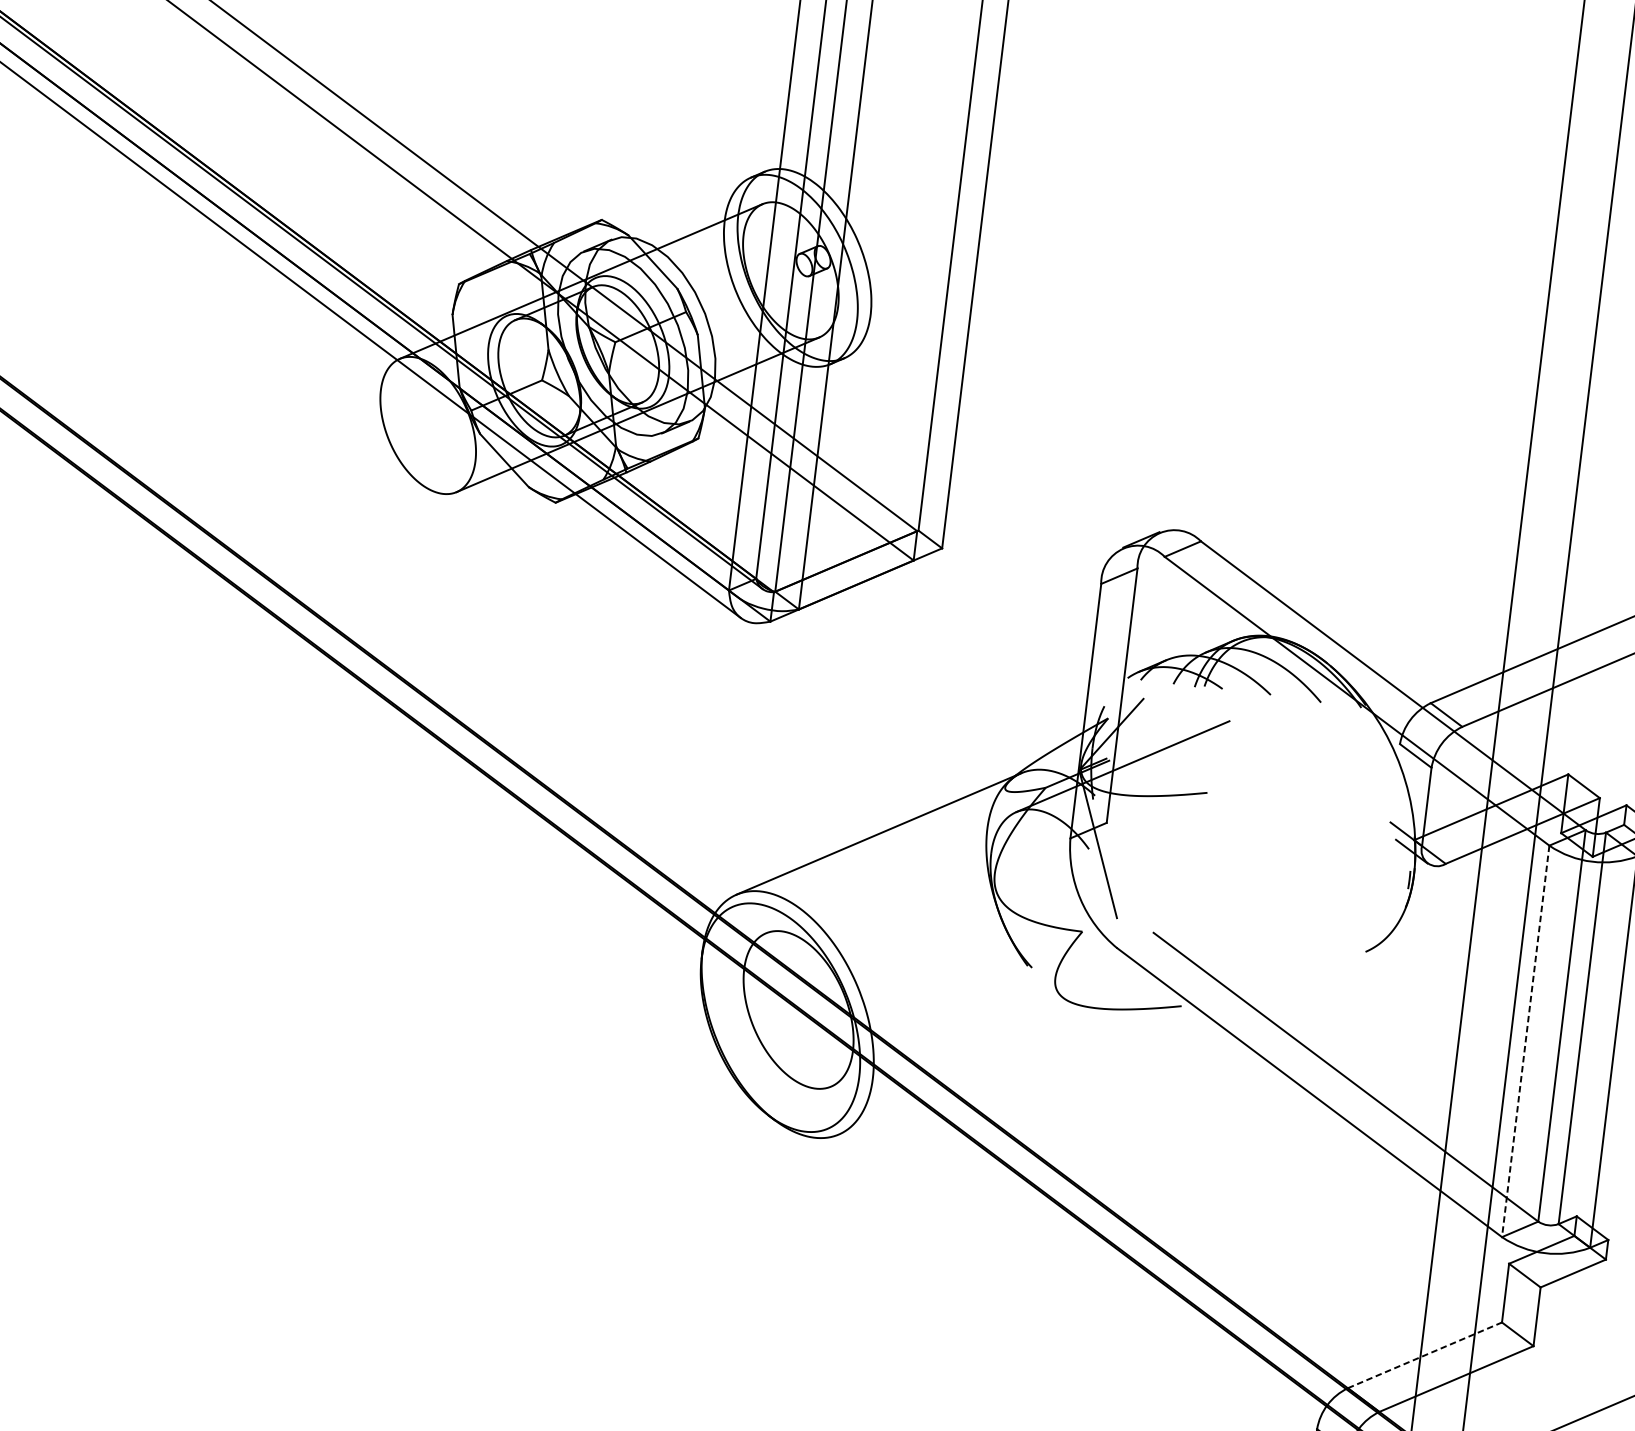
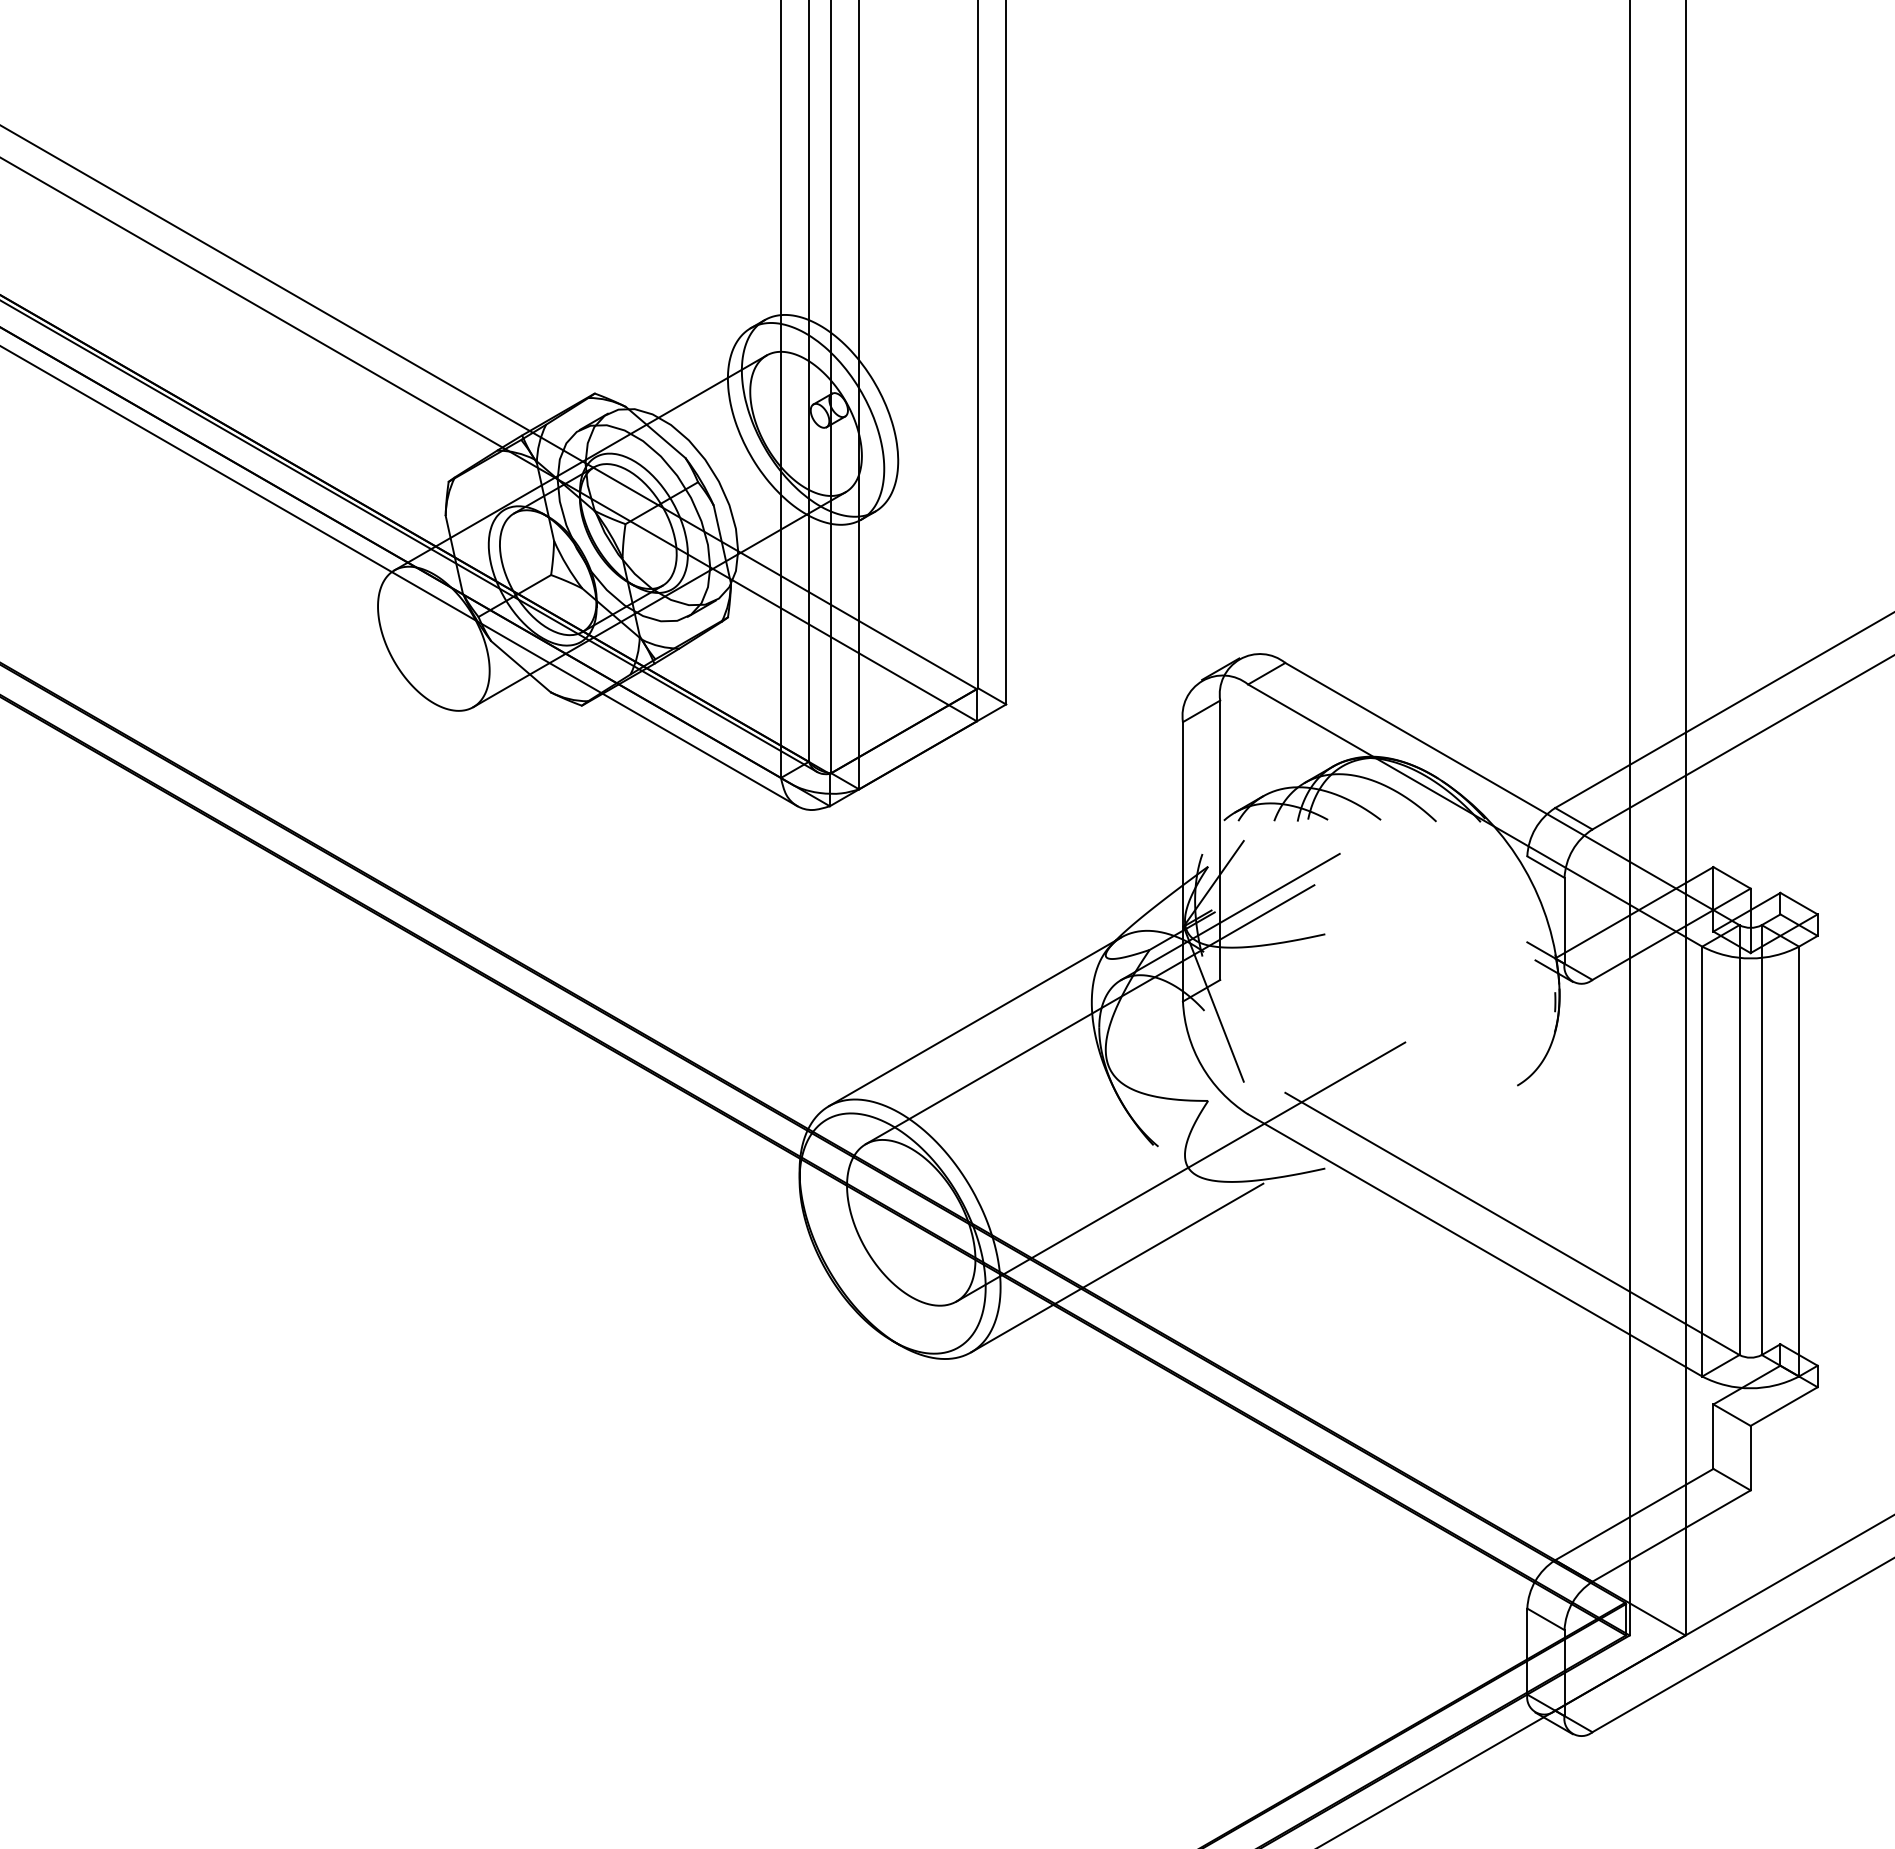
line: (983, 839) -> (1089, 1014), added
line: (1049, 992) -> (1180, 1171), added
line: (1525, 1041) -> (1702, 1161), dashed -> solid
line: (981, 1073) -> (1117, 1267), added
line: (1425, 1355) -> (1634, 1514), dashed -> solid

